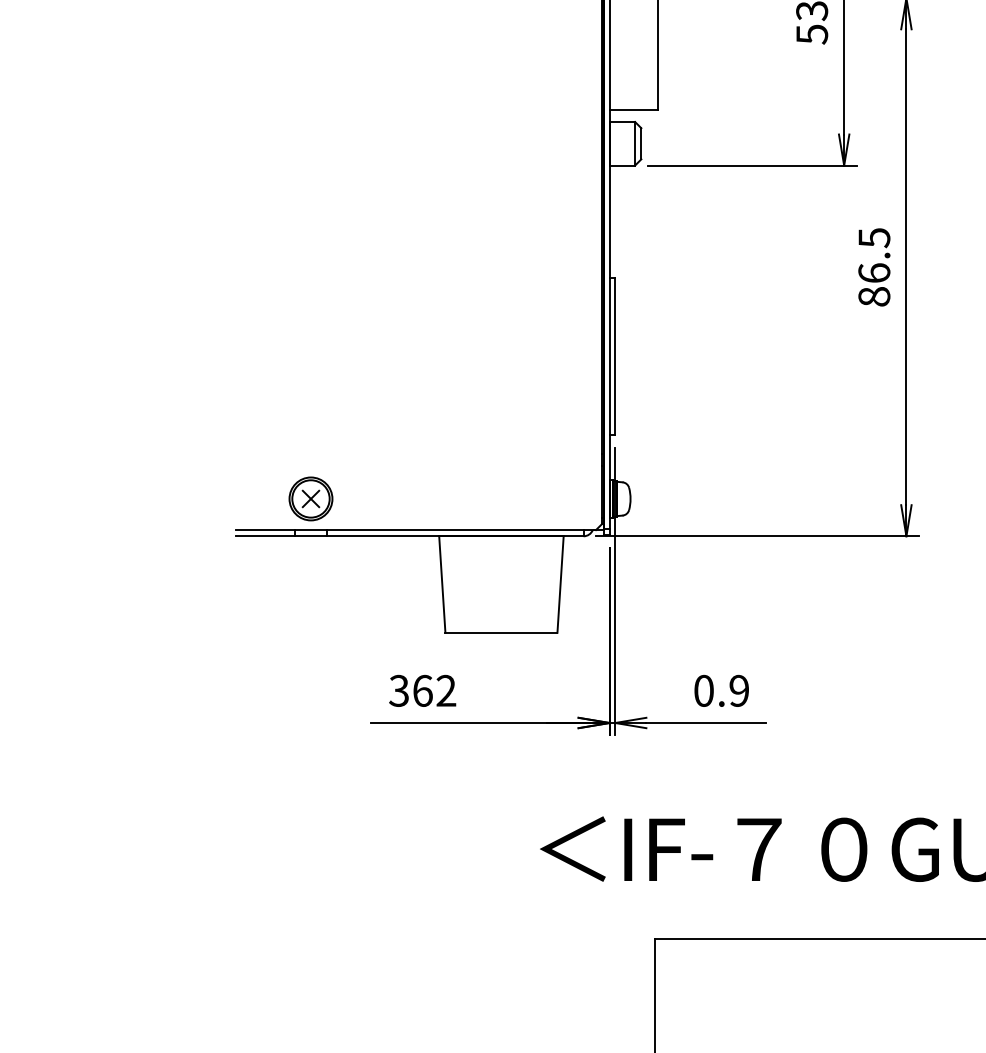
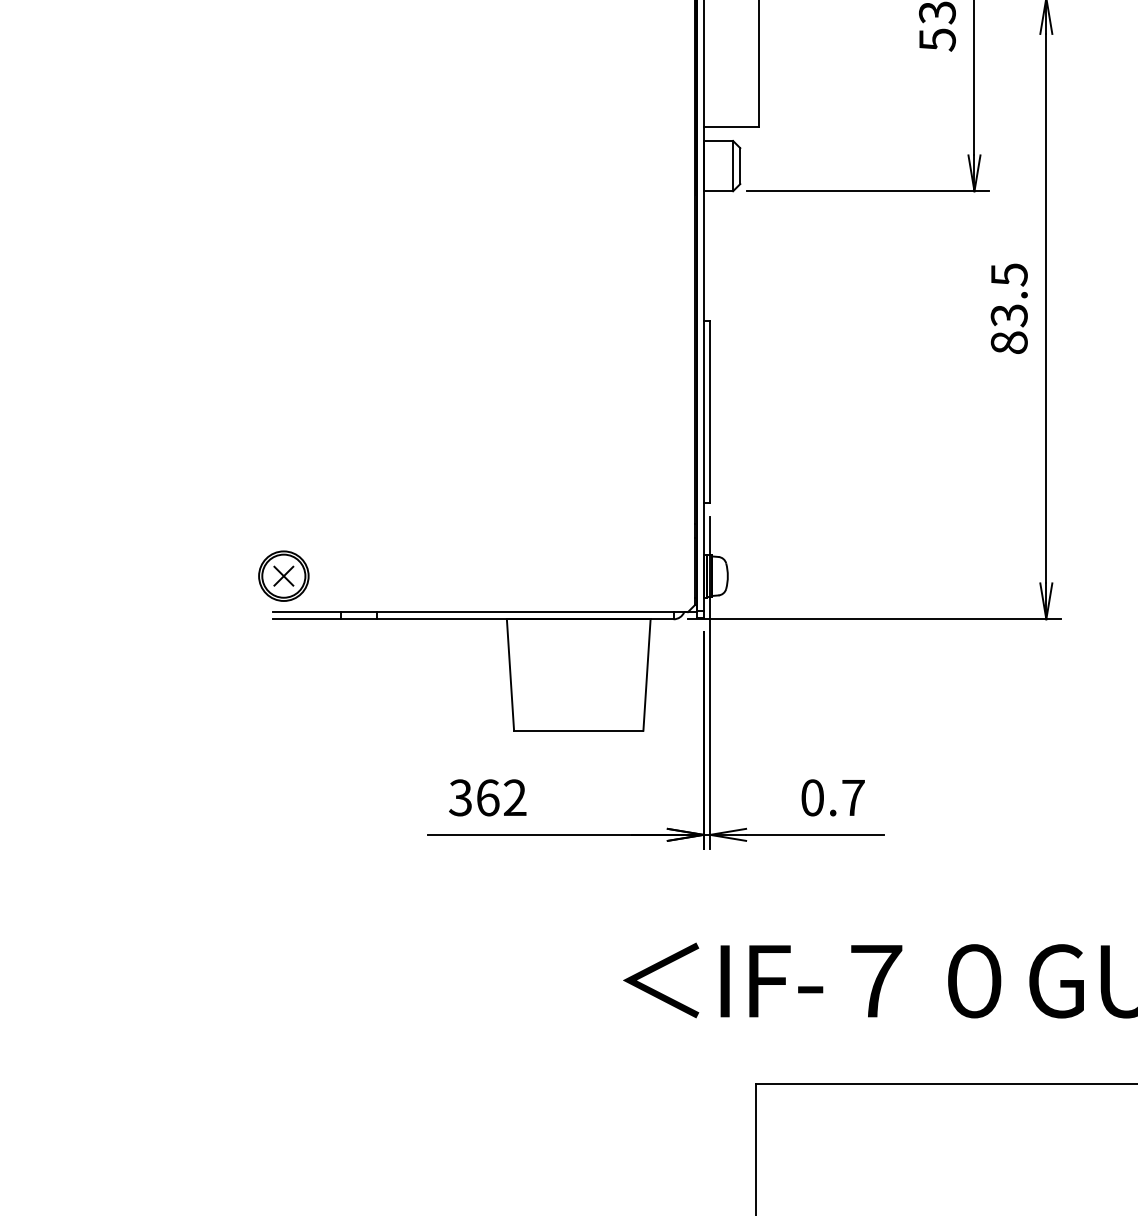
text: (873, 273) -> (1008, 315), 86.5 -> 83.5
part: (310, 498) -> (283, 575), moved
text: (739, 690) -> (853, 797), 0.9 -> 0.7

